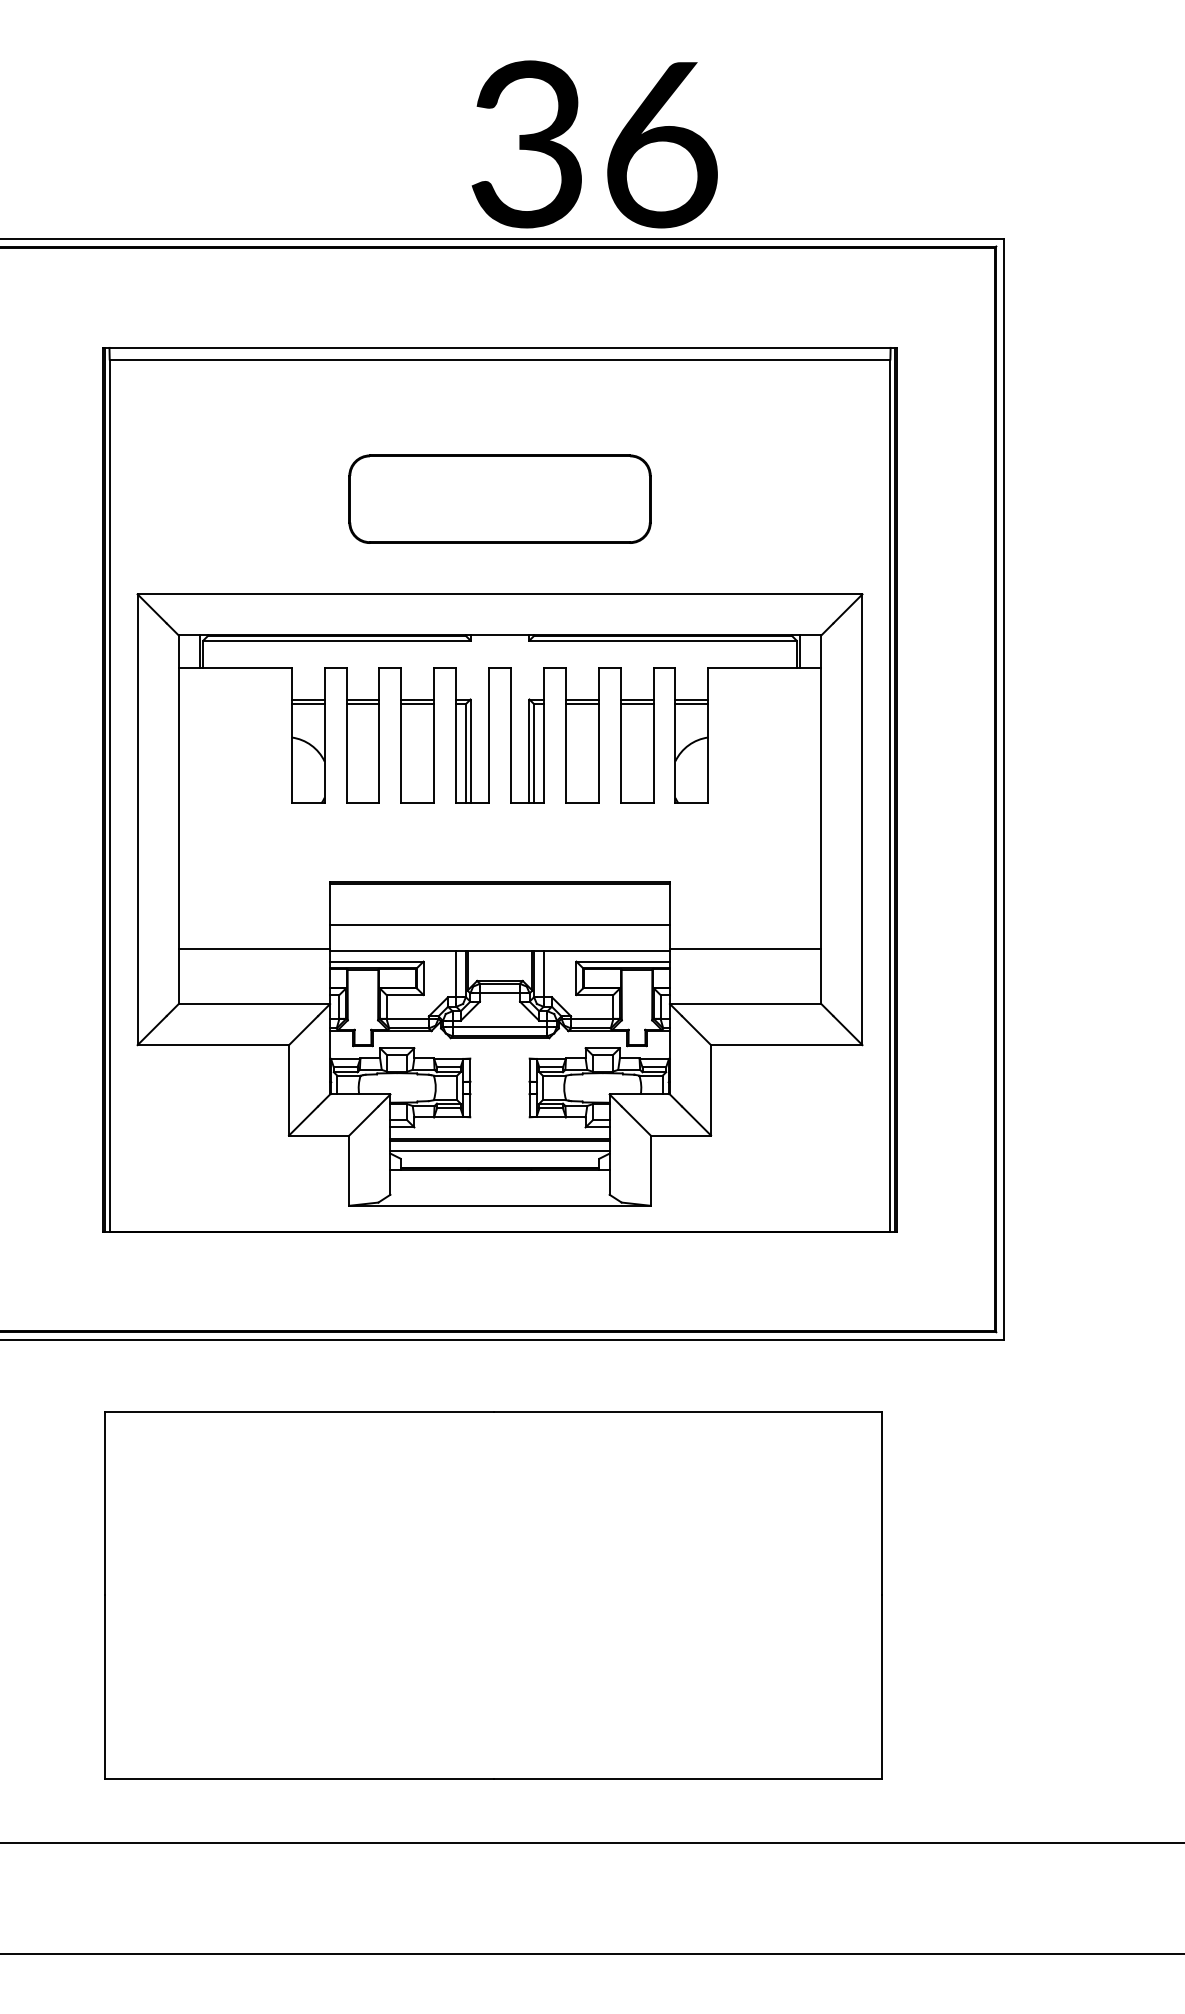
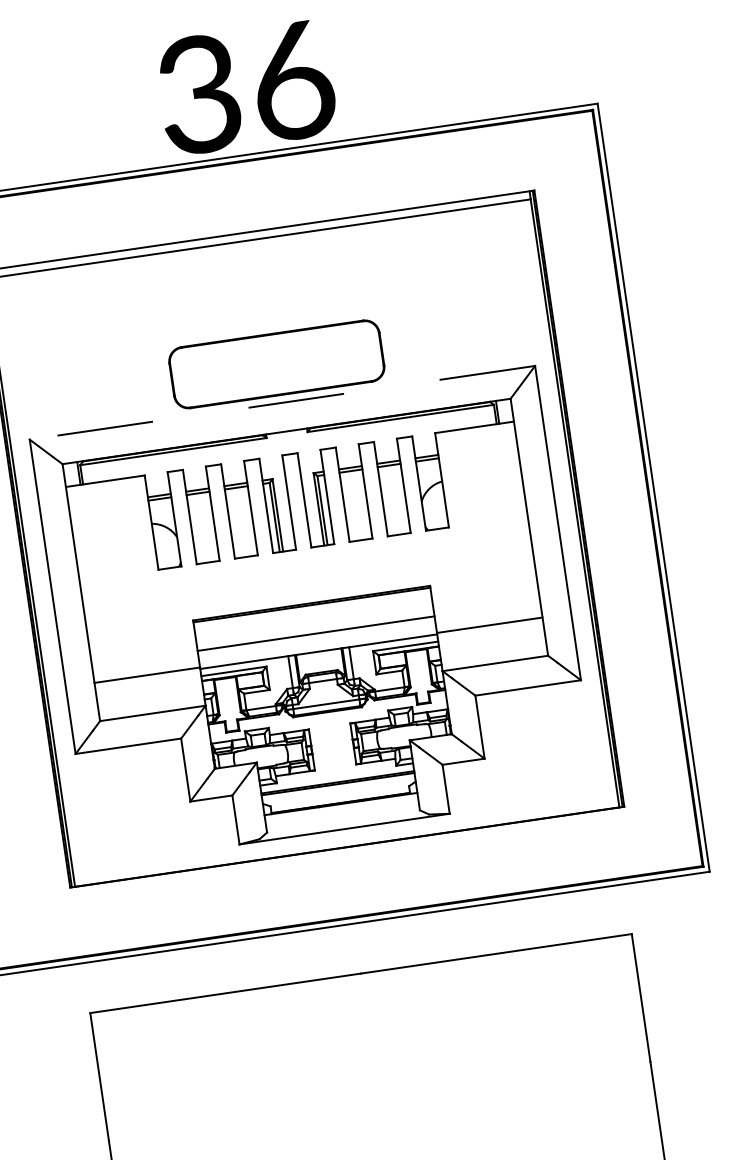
text: (594, 144) -> (246, 87), moved
part: (499, 498) -> (276, 363), moved
line: (499, 594) -> (282, 402), solid -> dashed
line: (499, 1150) -> (338, 790), removed

